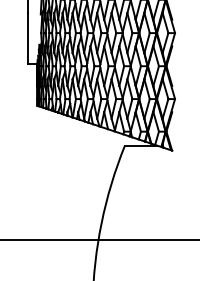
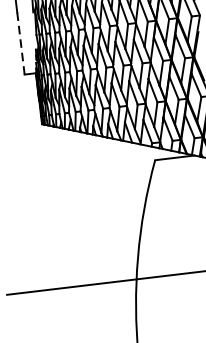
line: (27, 38) -> (20, 43), solid -> dashed

